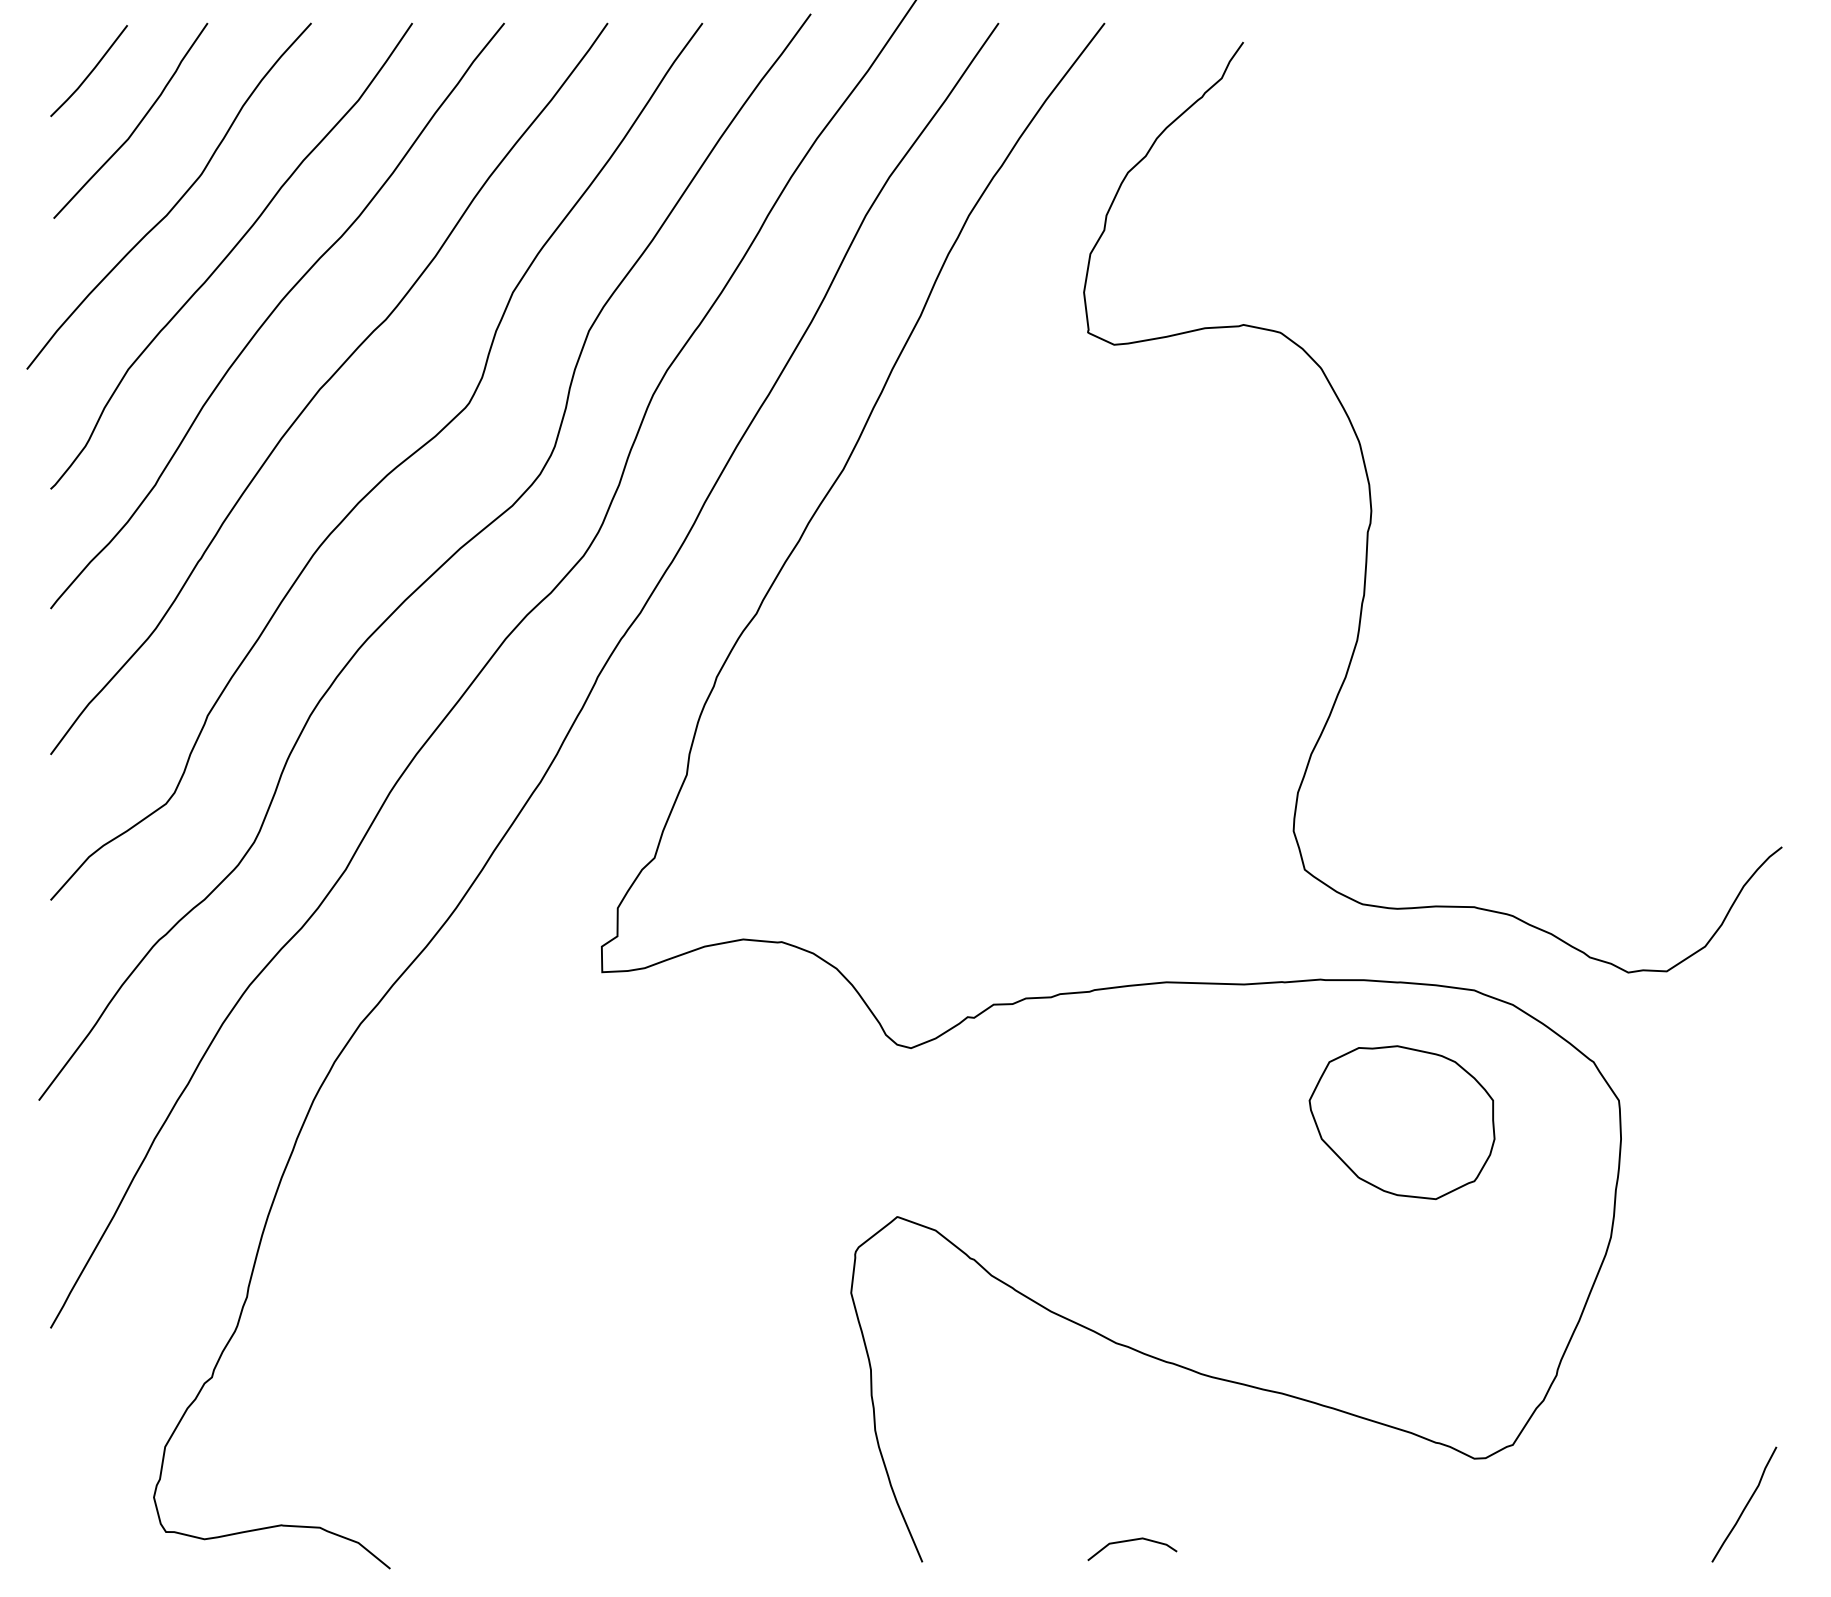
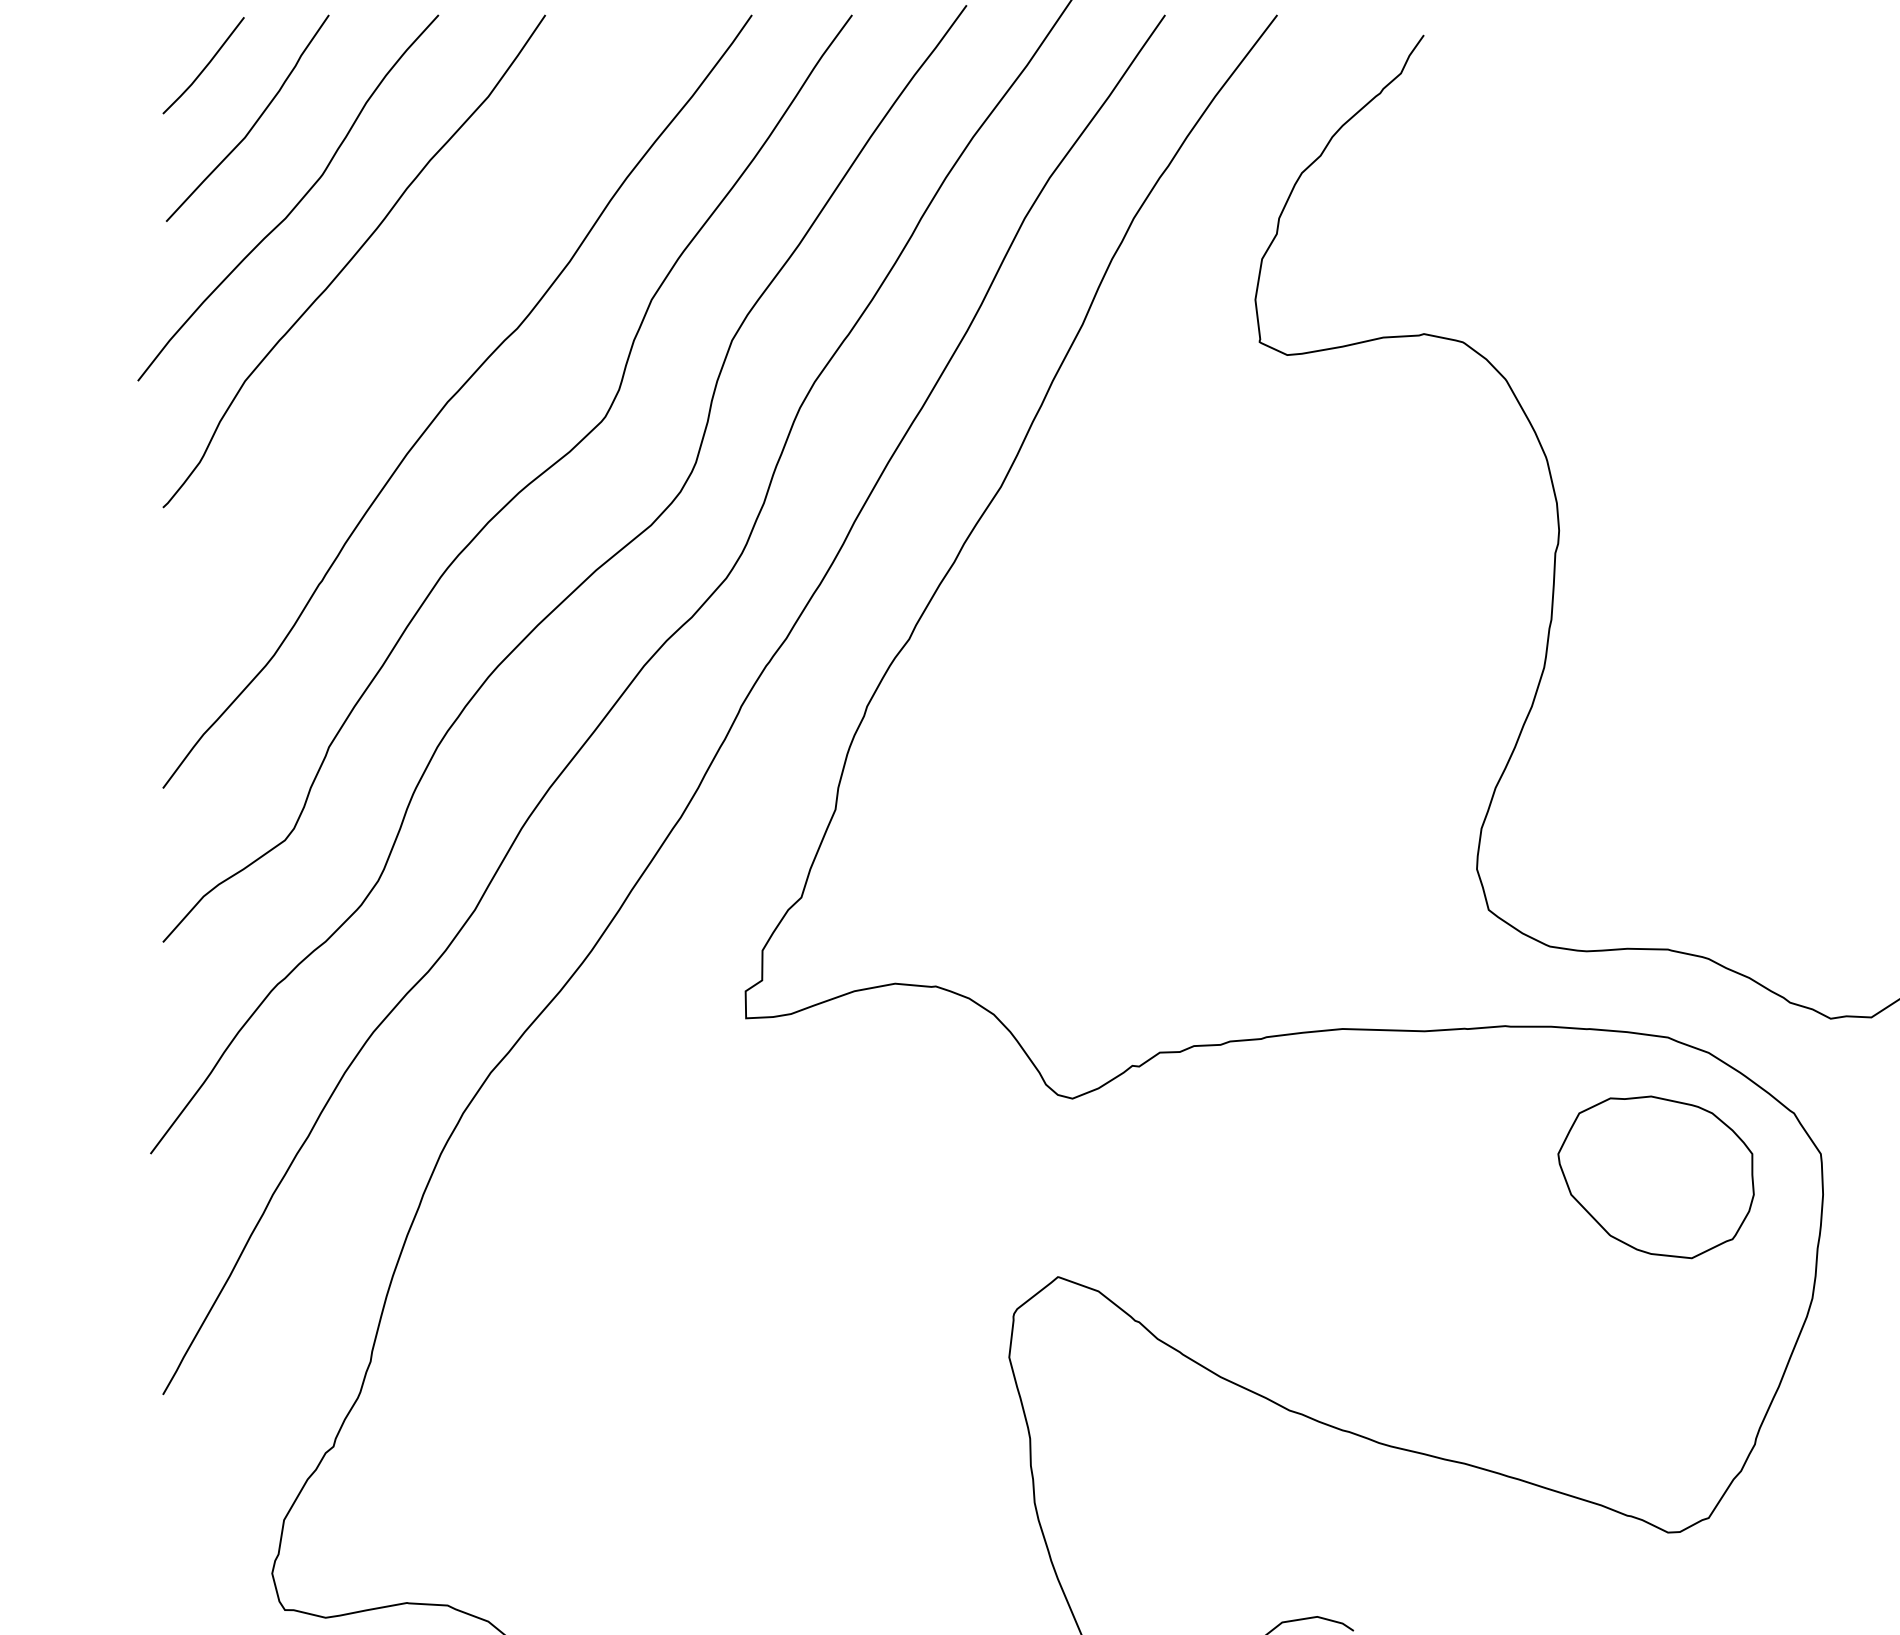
curve: (274, 311) -> (399, 319), removed
part: (1401, 1122) -> (1655, 1177), moved

